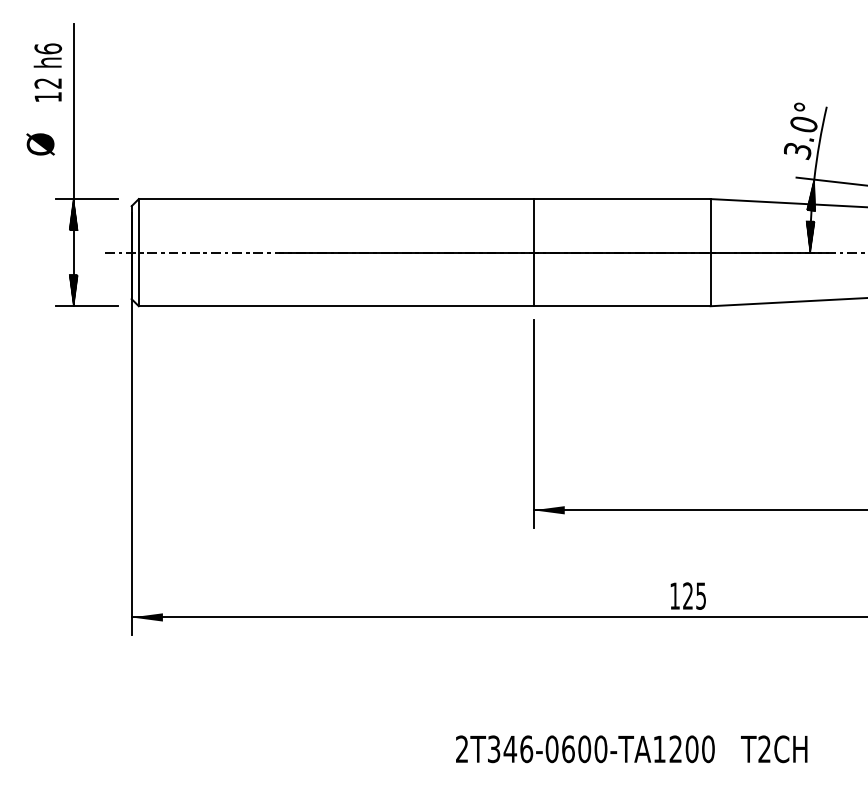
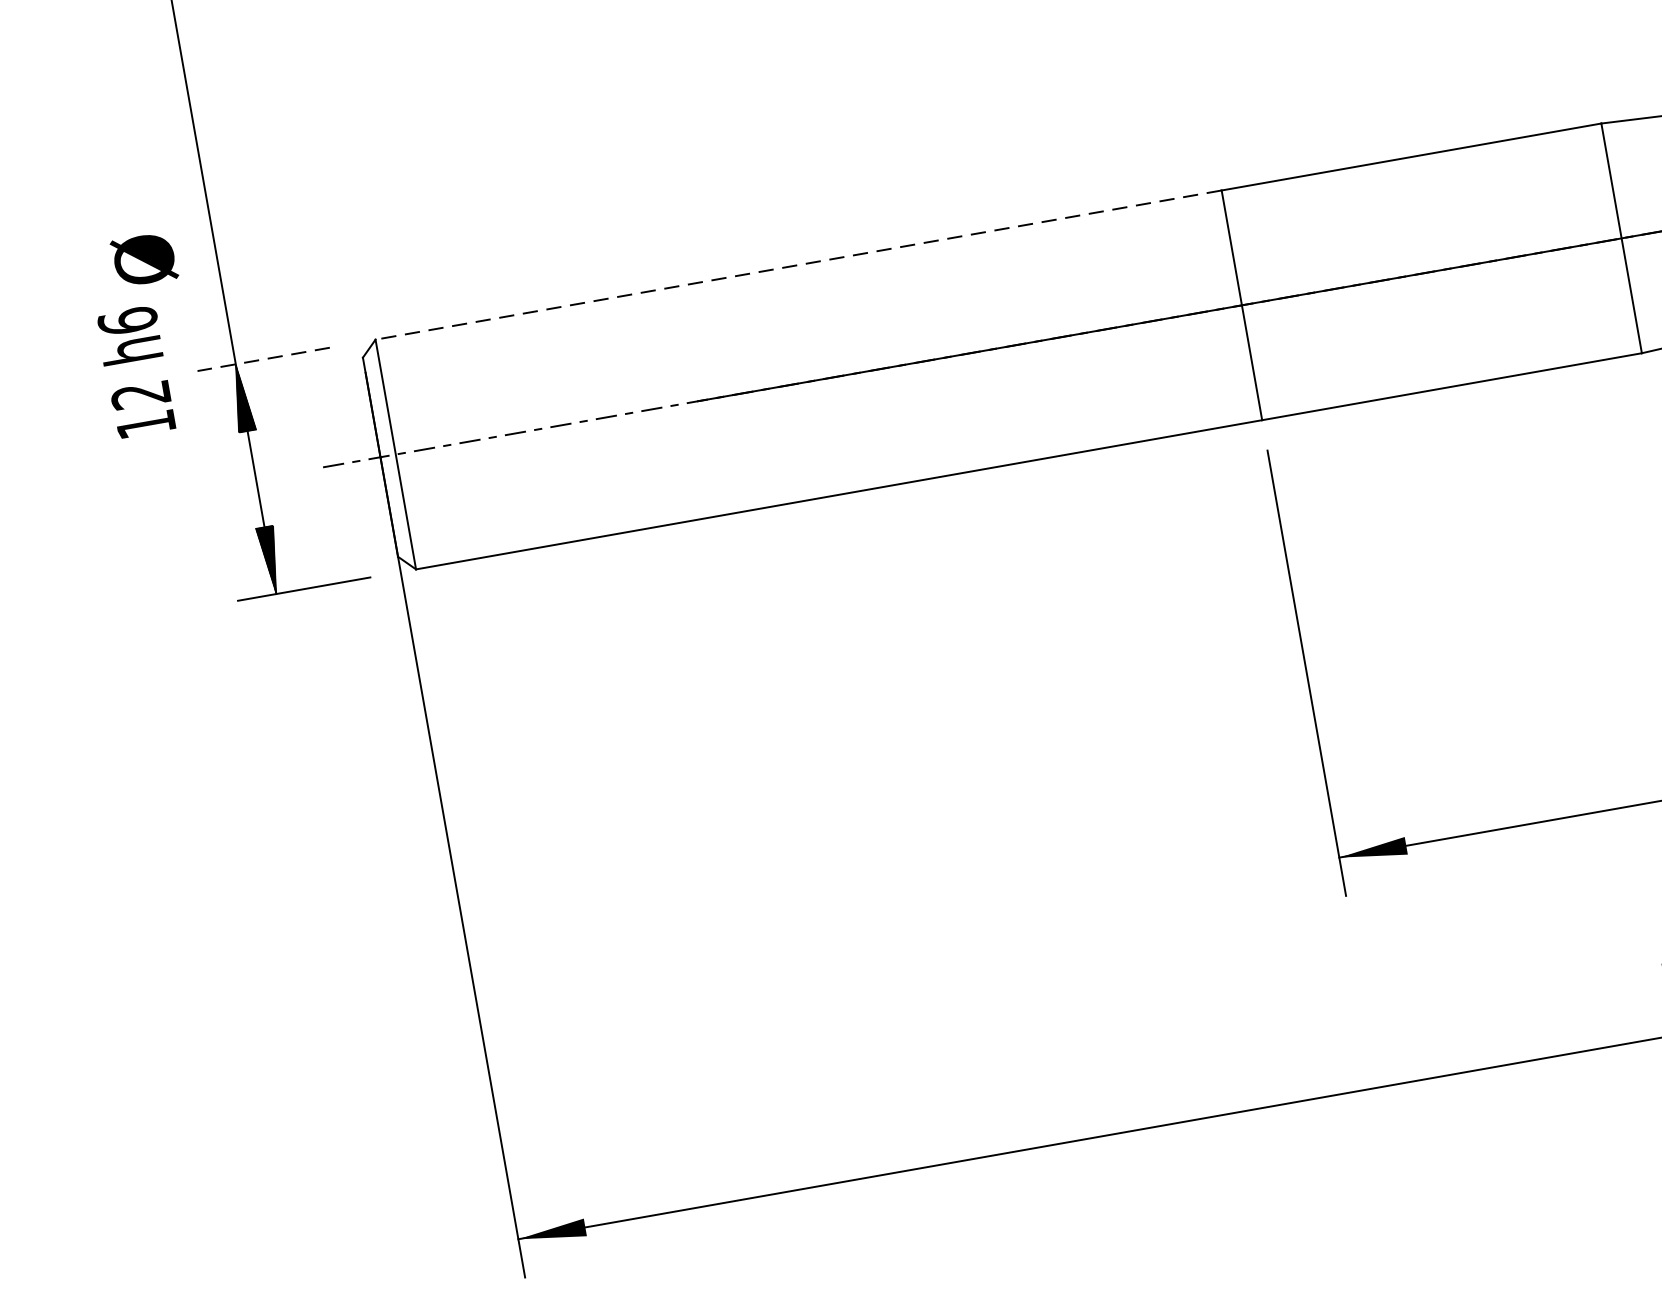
text: (47, 72) -> (135, 371), moved
line: (86, 199) -> (263, 360), solid -> dashed
line: (335, 199) -> (797, 266), solid -> dashed

